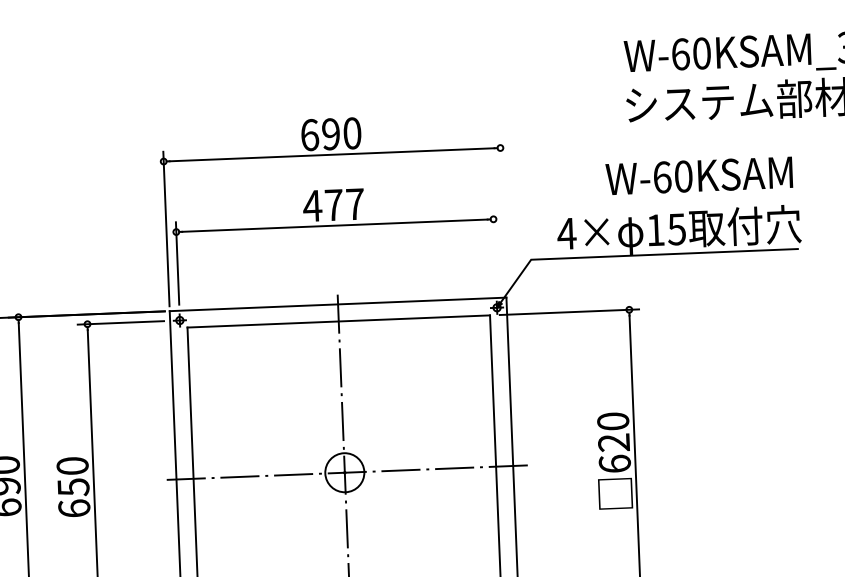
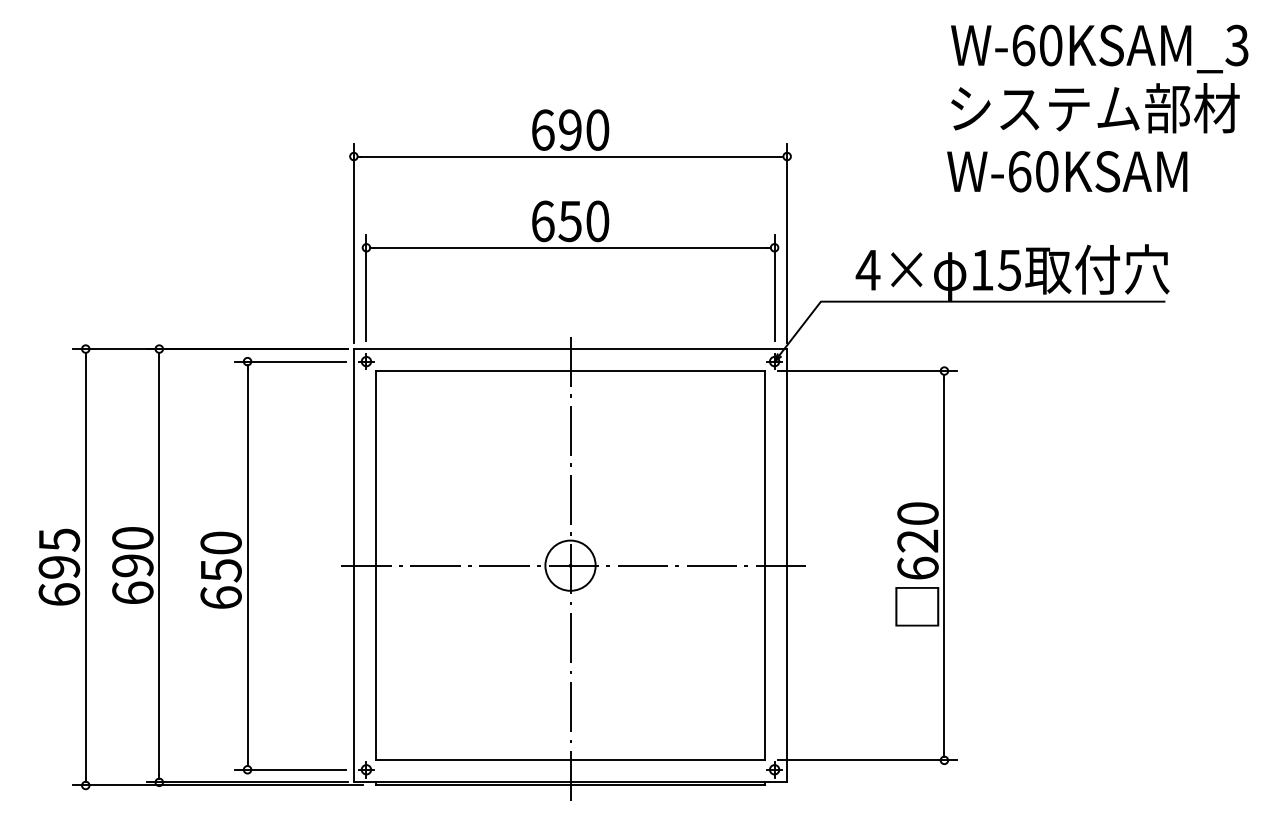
text: (699, 175) -> (1067, 171), moved
text: (333, 205) -> (569, 221), 477 -> 650
line: (503, 214) -> (787, 242), added
line: (494, 250) -> (774, 288), added

